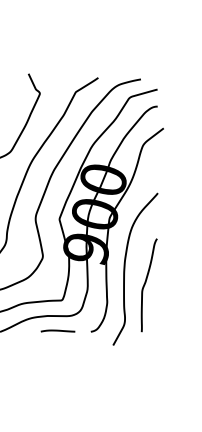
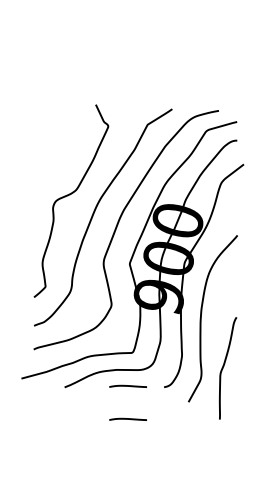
curve: (146, 283) -> (224, 366), moved
curve: (57, 360) -> (127, 418), added

